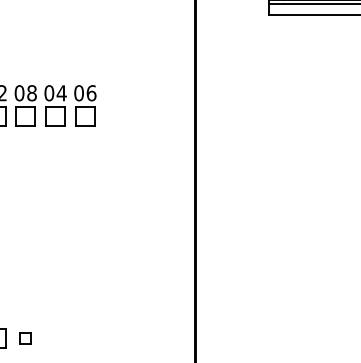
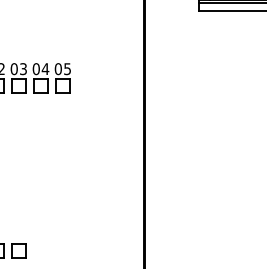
text: (31, 93) -> (23, 69), 08 -> 03
text: (91, 93) -> (67, 69), 06 -> 05
part: (25, 338) -> (18, 250), size x1.67

